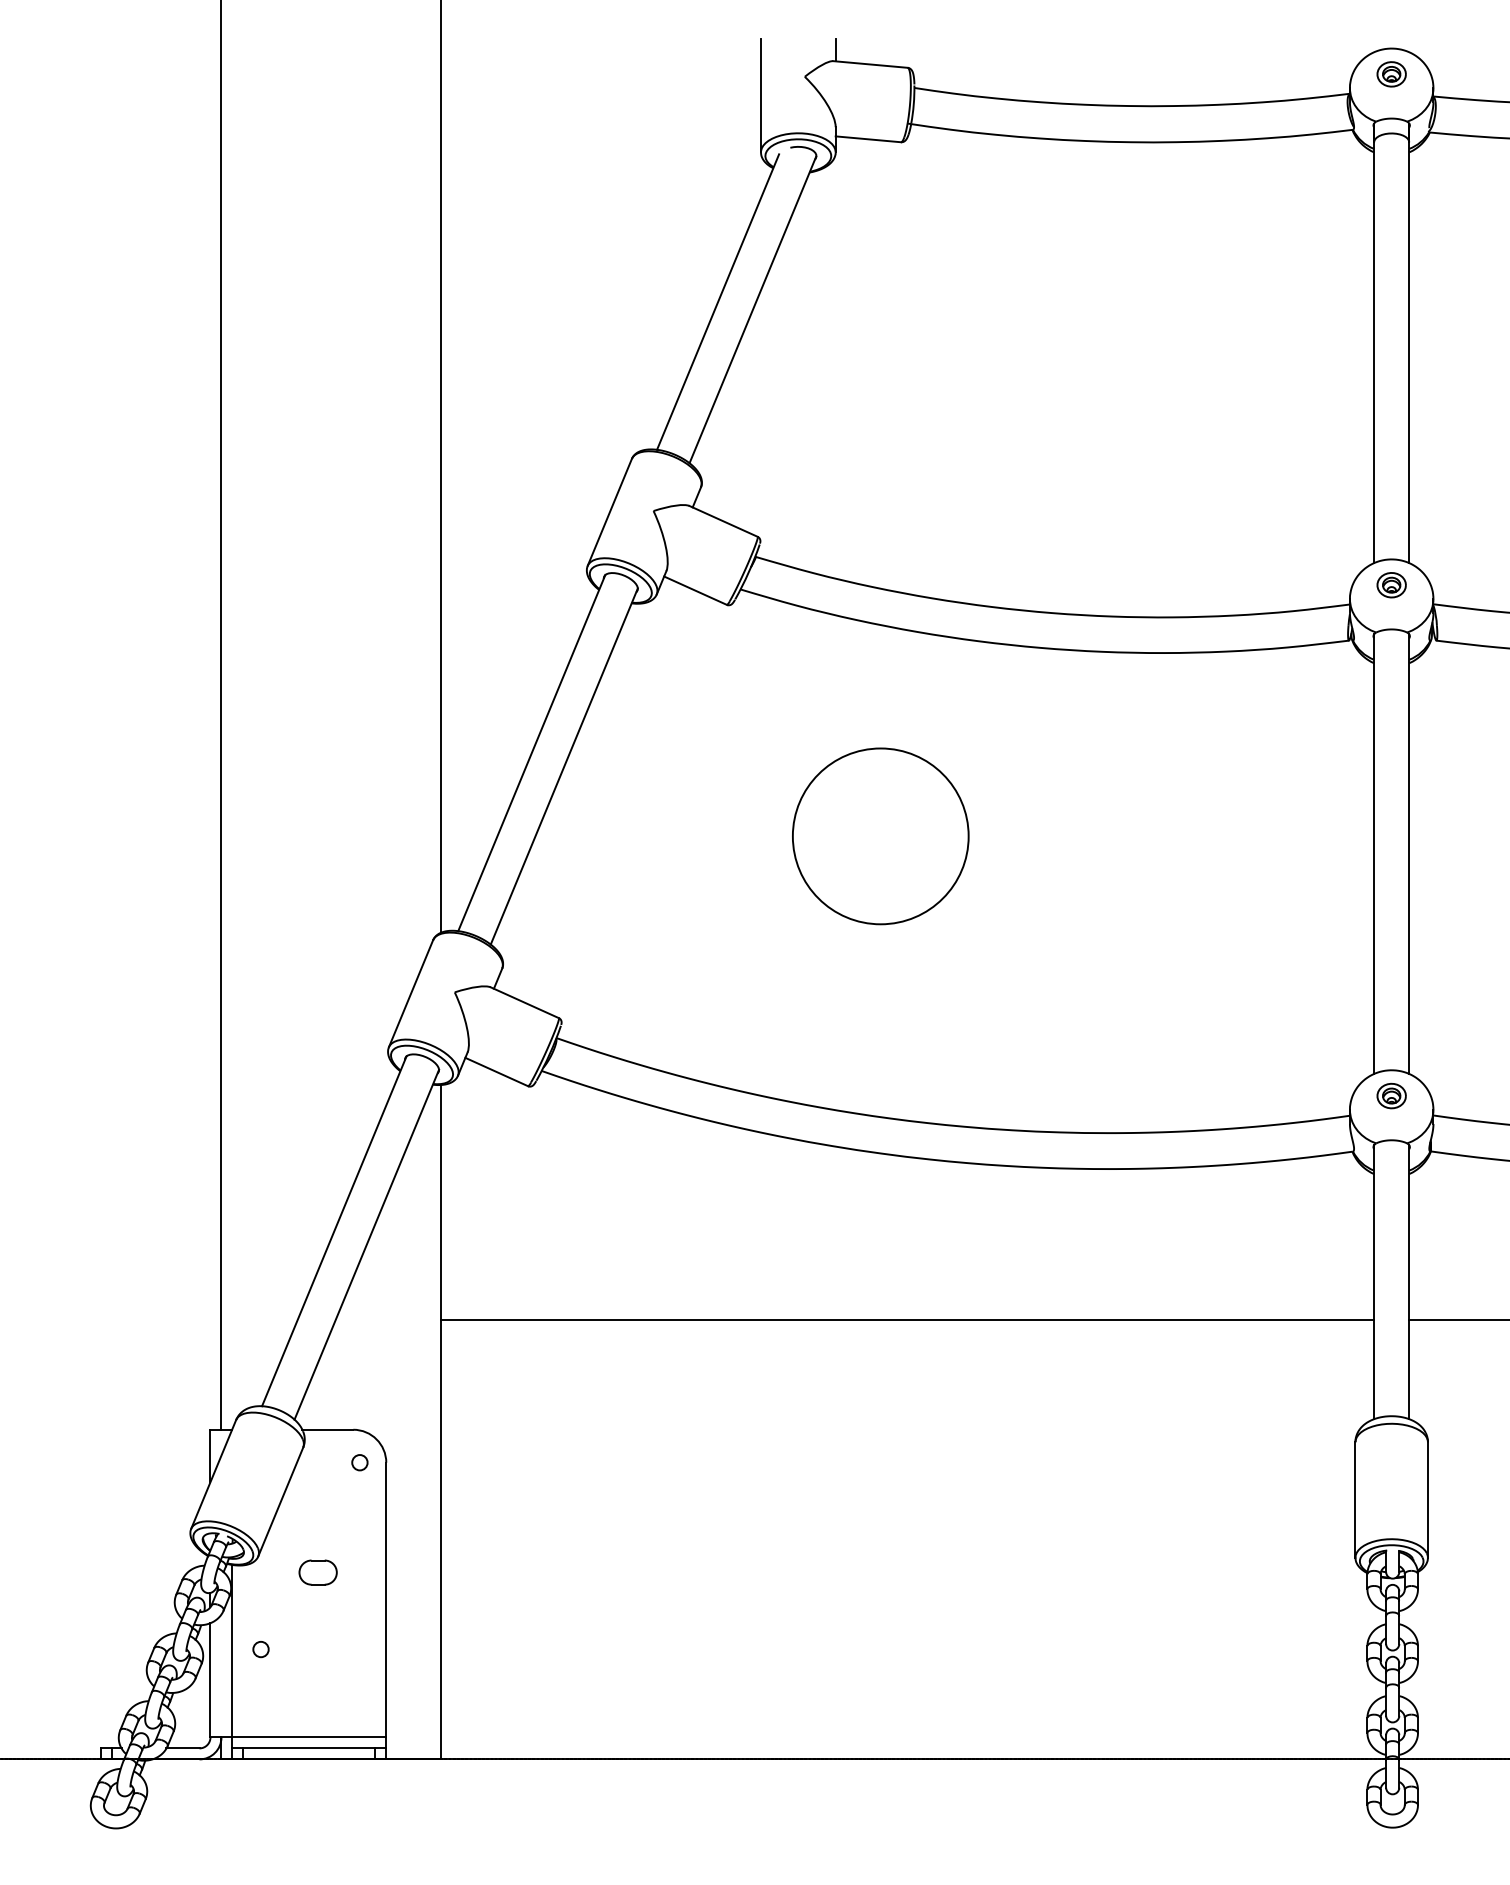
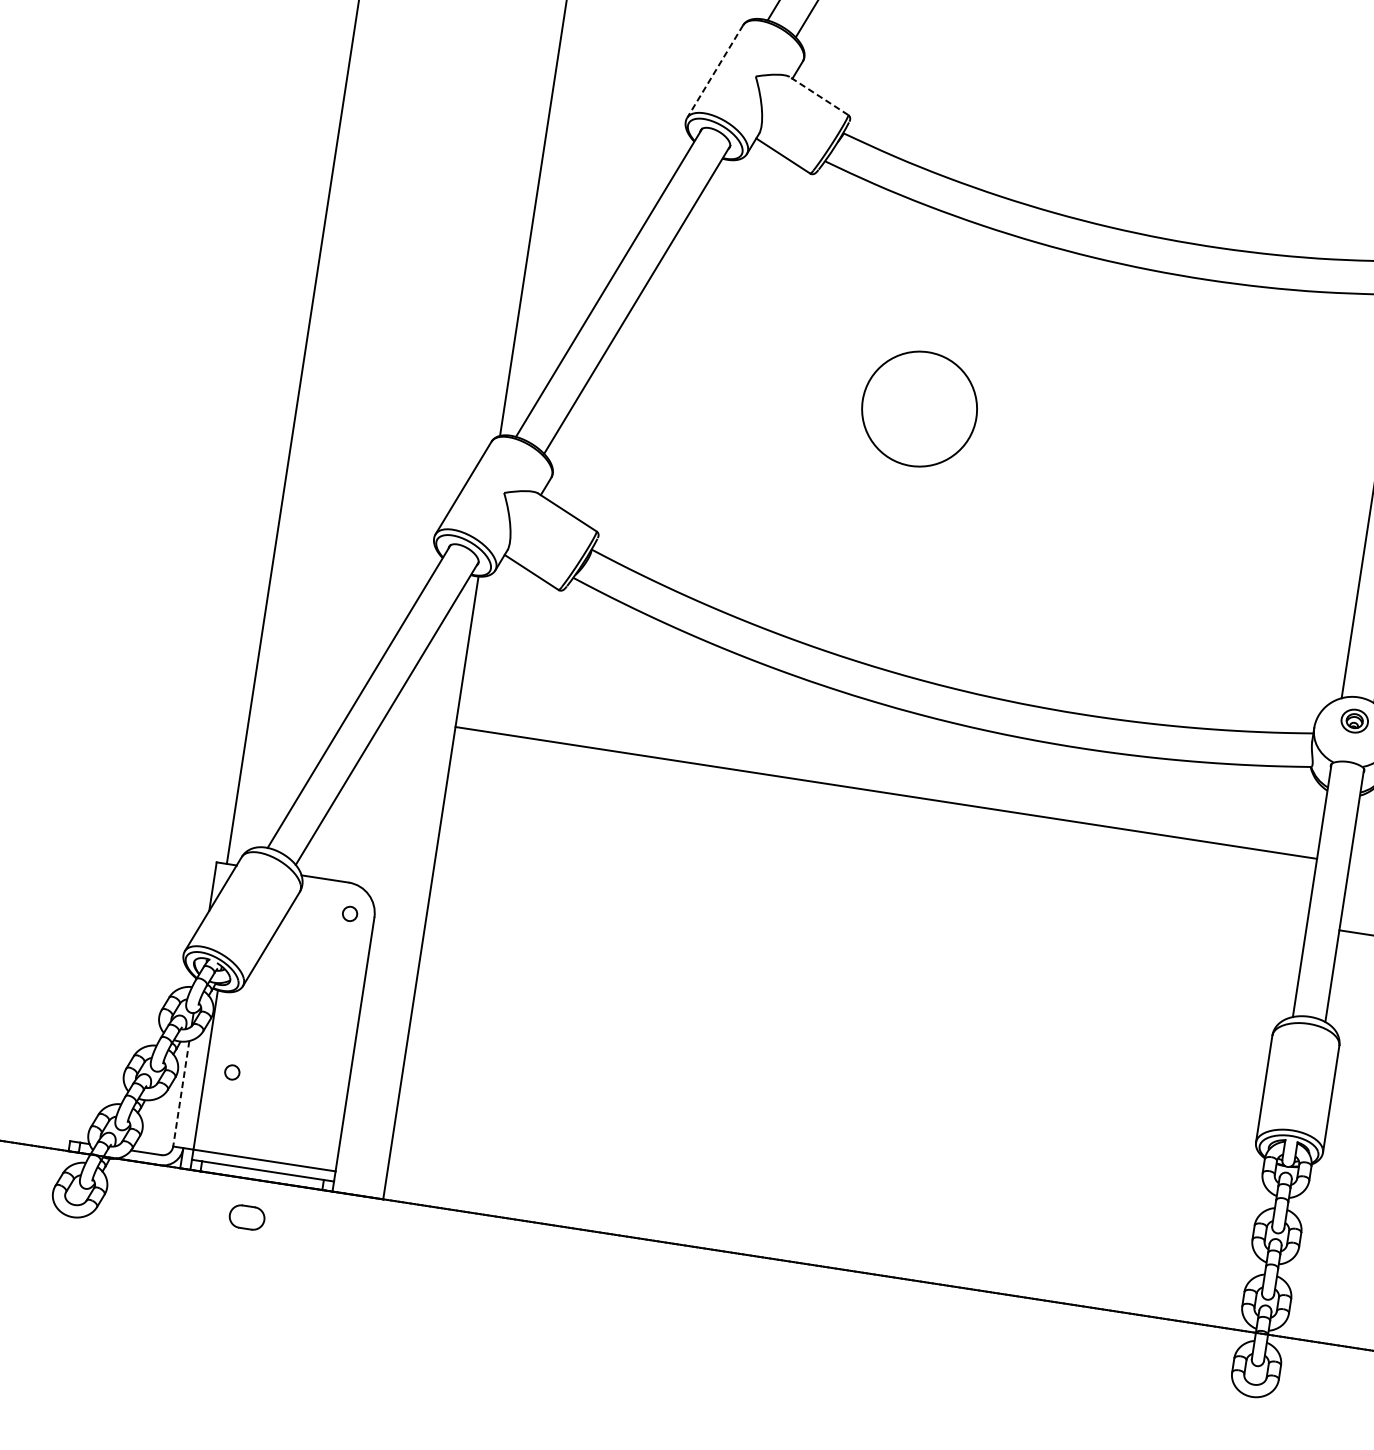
line: (609, 512) -> (714, 71), solid -> dashed
line: (723, 521) -> (818, 96), solid -> dashed
circle: (880, 836) -> (919, 409), size x0.7
line: (907, 1319) -> (886, 792), moved
part: (317, 1572) -> (246, 1217), moved
line: (210, 1680) -> (181, 1093), solid -> dashed

